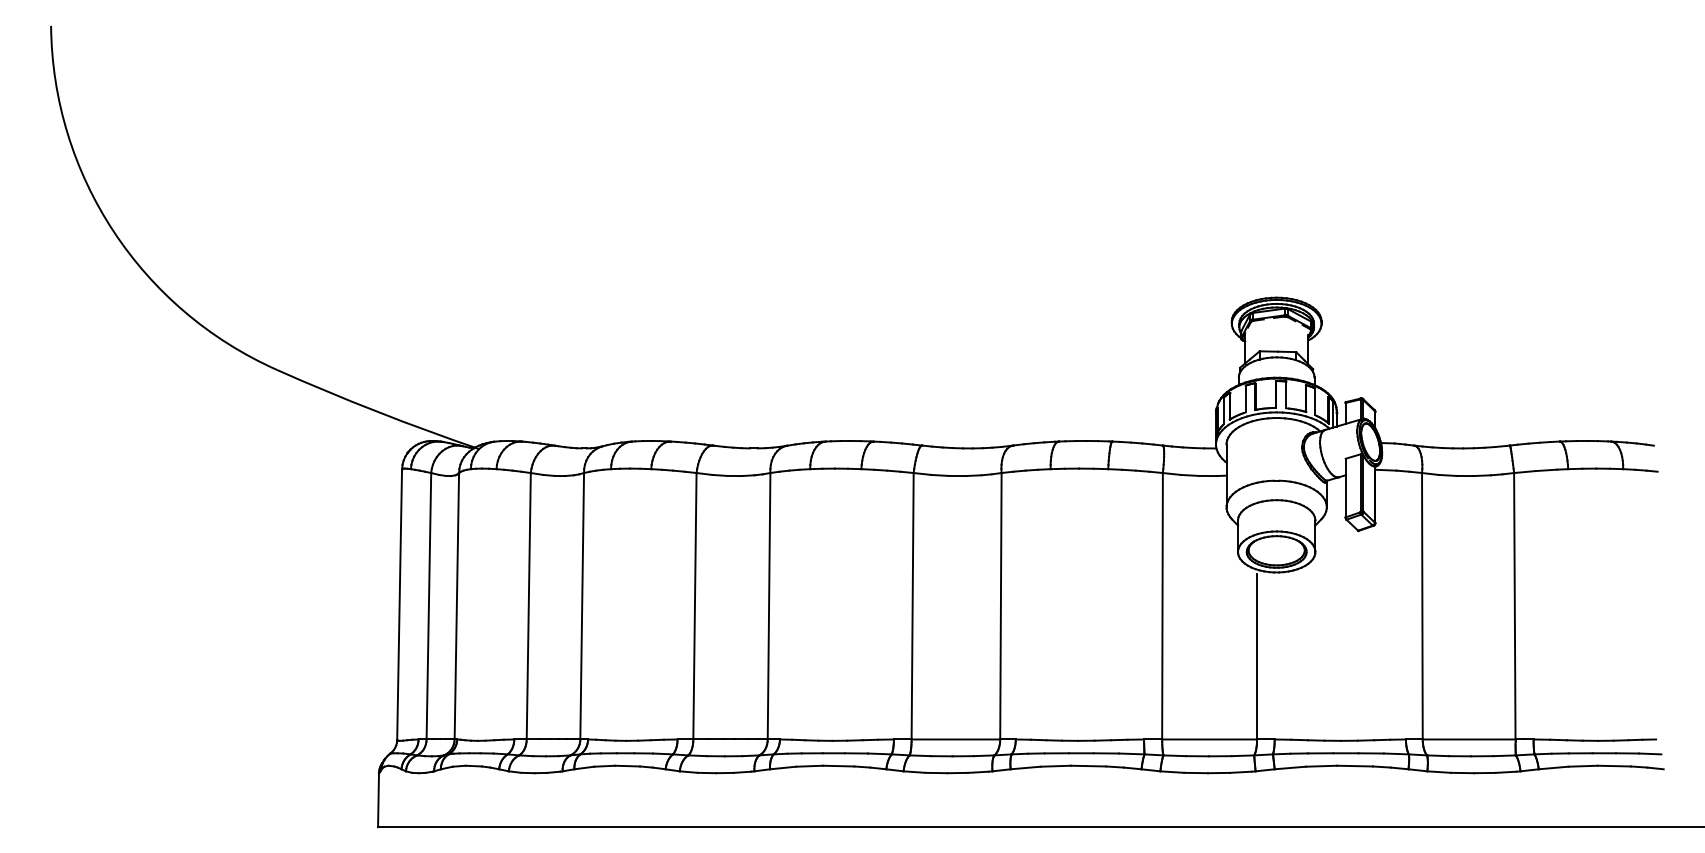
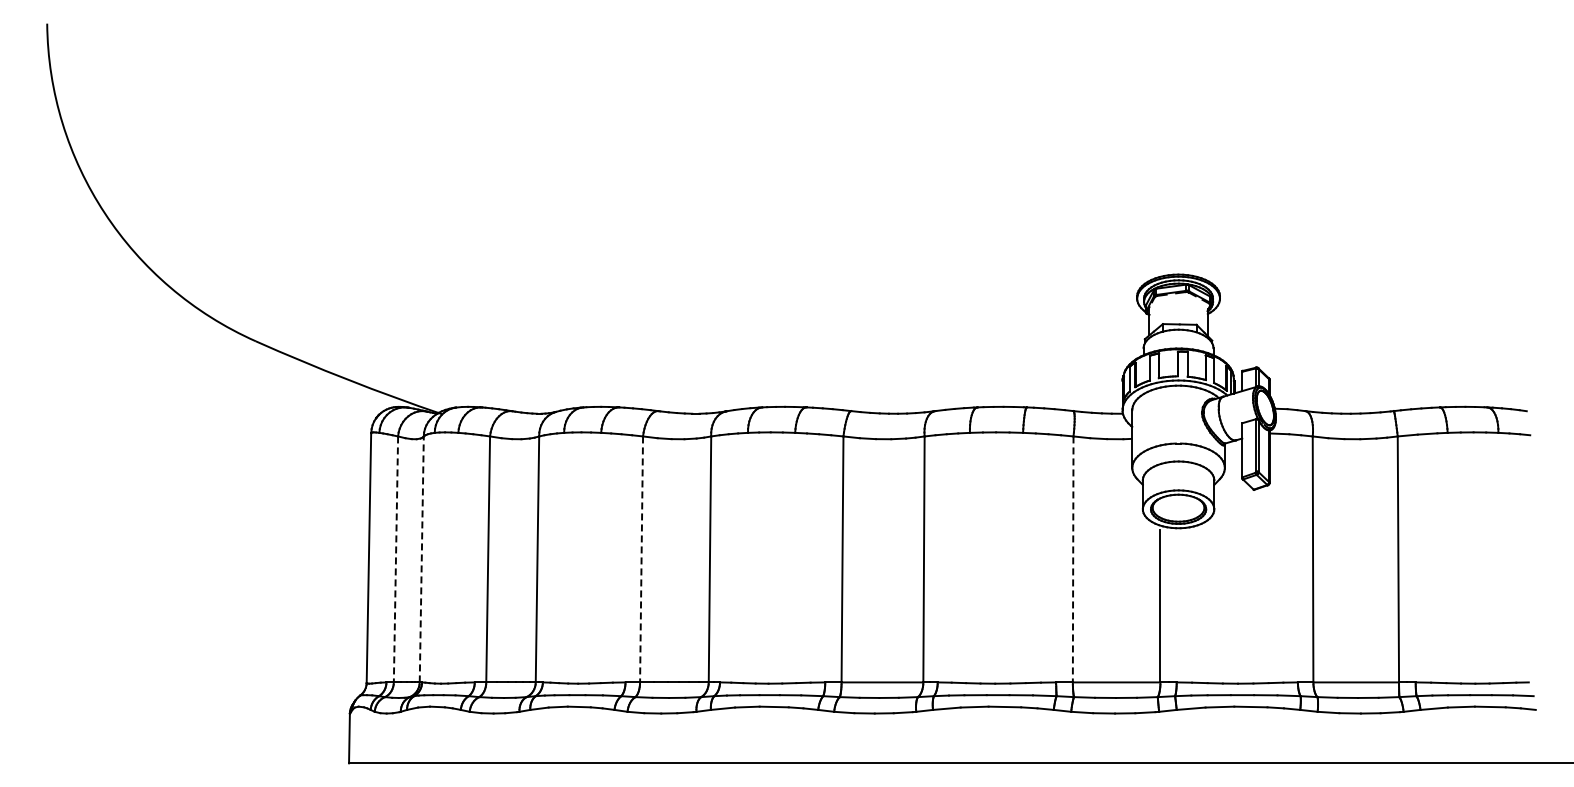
line: (428, 606) -> (395, 559), solid -> dashed
line: (456, 606) -> (421, 559), solid -> dashed
line: (694, 606) -> (641, 559), solid -> dashed
line: (1162, 606) -> (1073, 559), solid -> dashed

